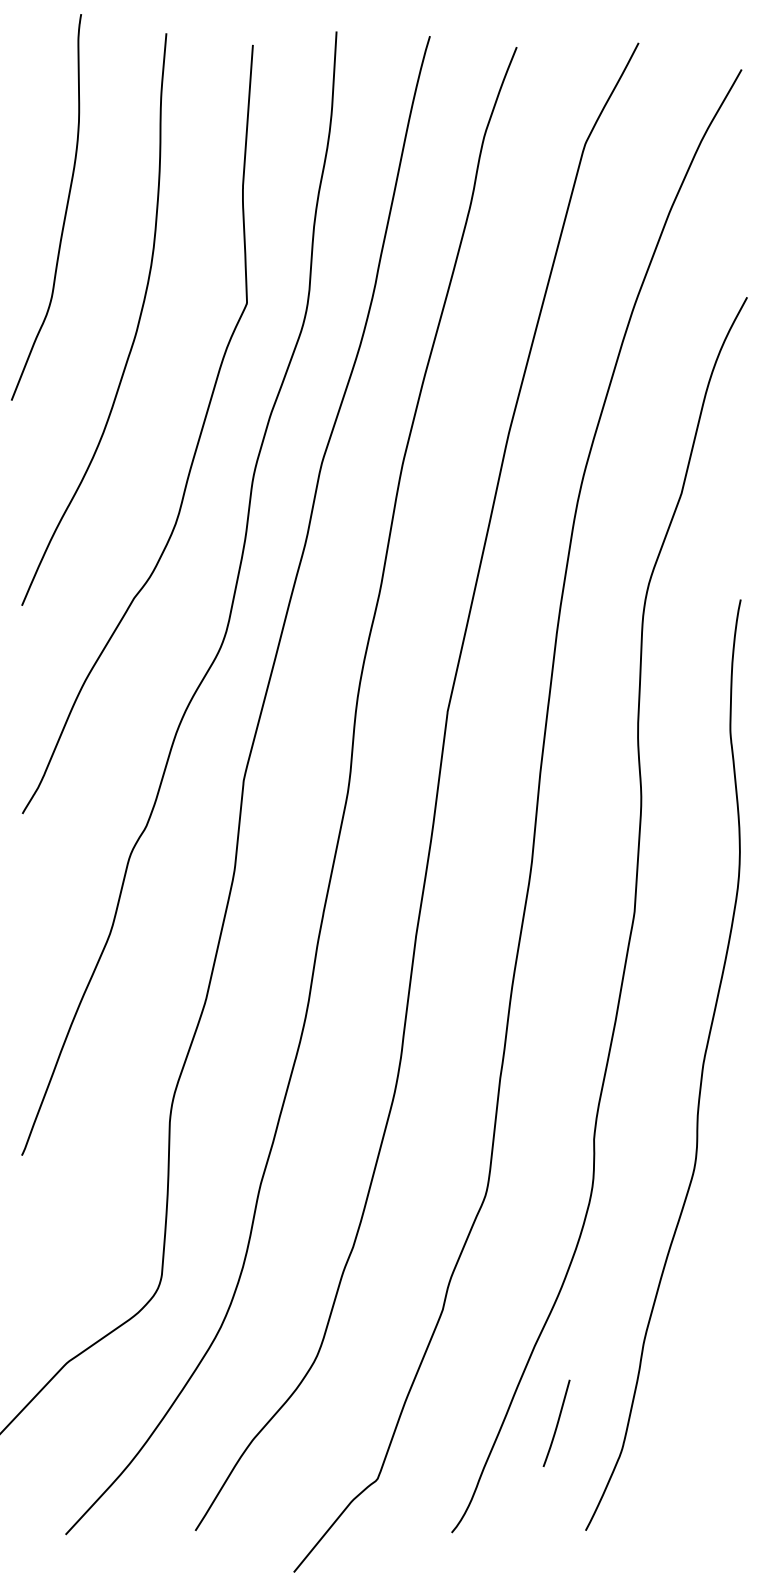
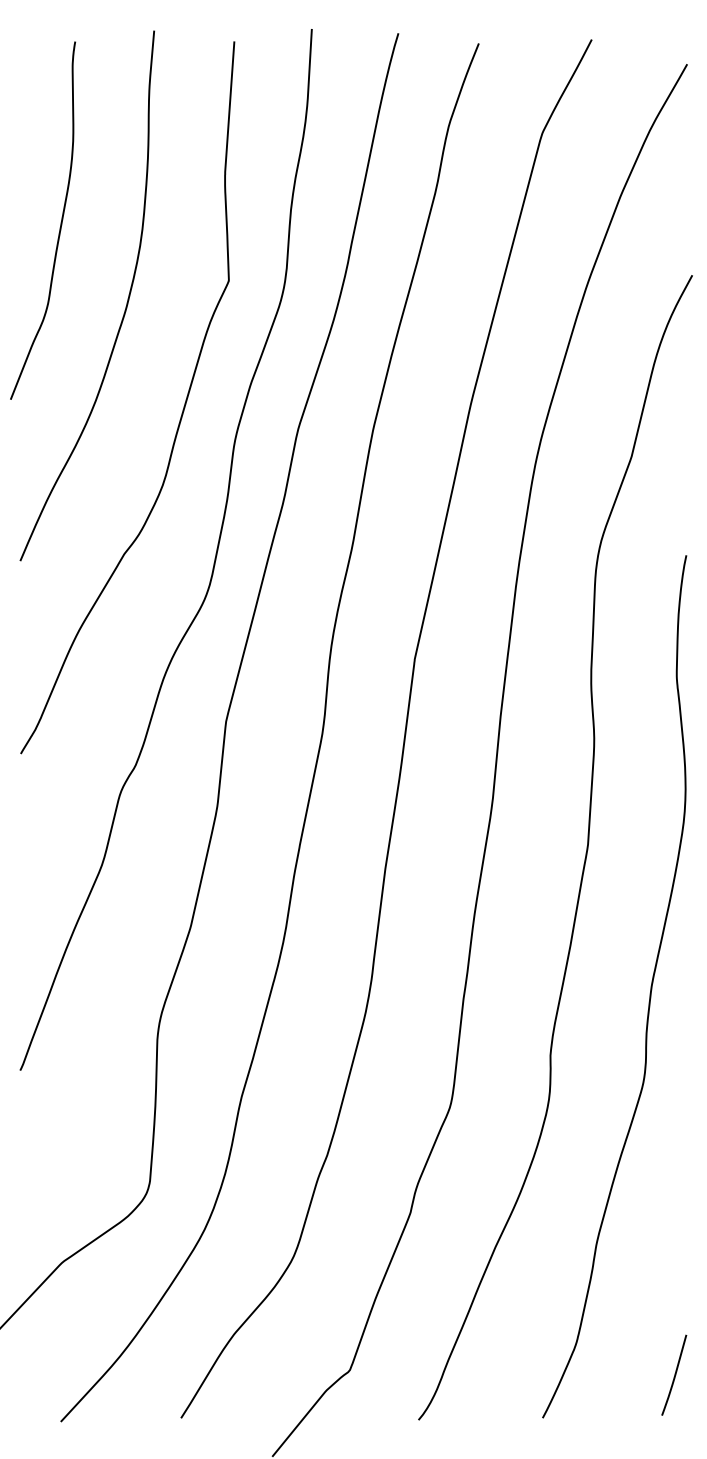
curve: (65, 208) -> (60, 221), moved
curve: (557, 1422) -> (675, 1374), moved

